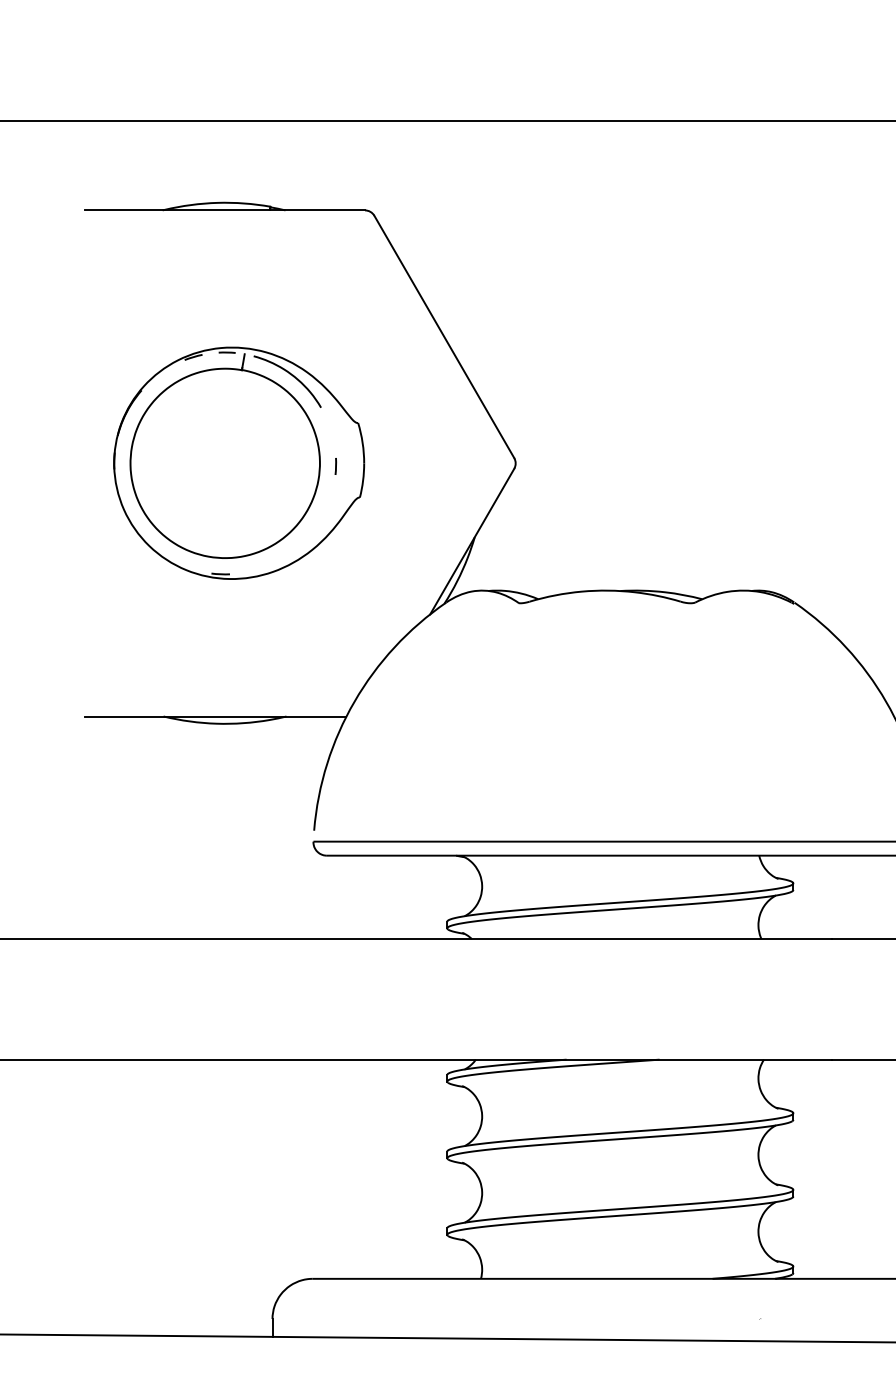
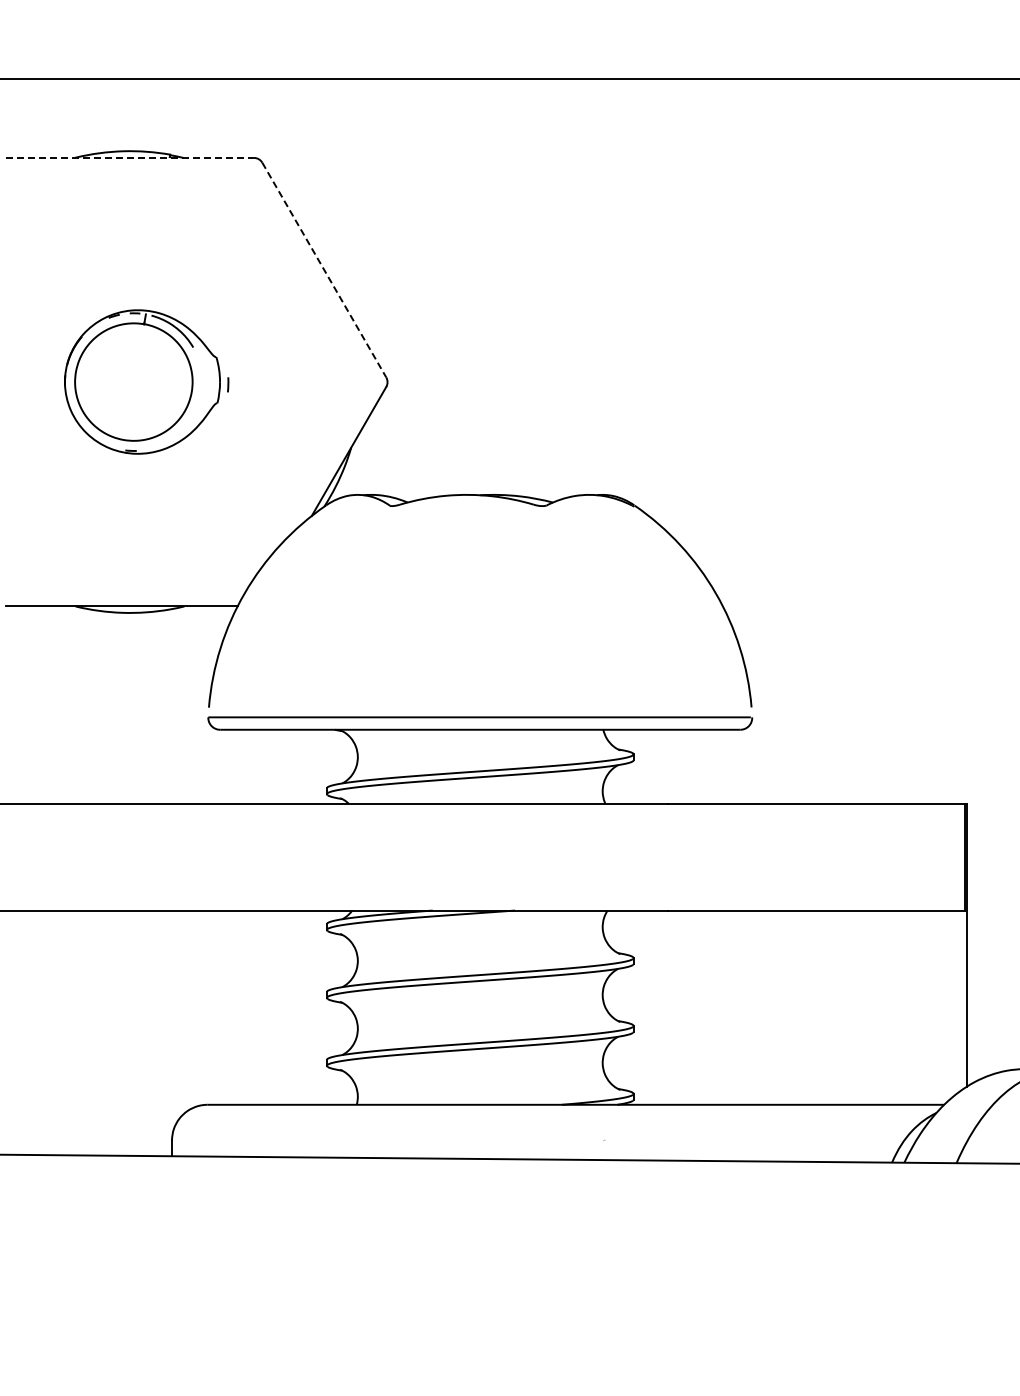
line: (225, 209) -> (130, 157), solid -> dashed
line: (444, 337) -> (324, 270), solid -> dashed
part: (239, 462) -> (142, 381), size x0.7

